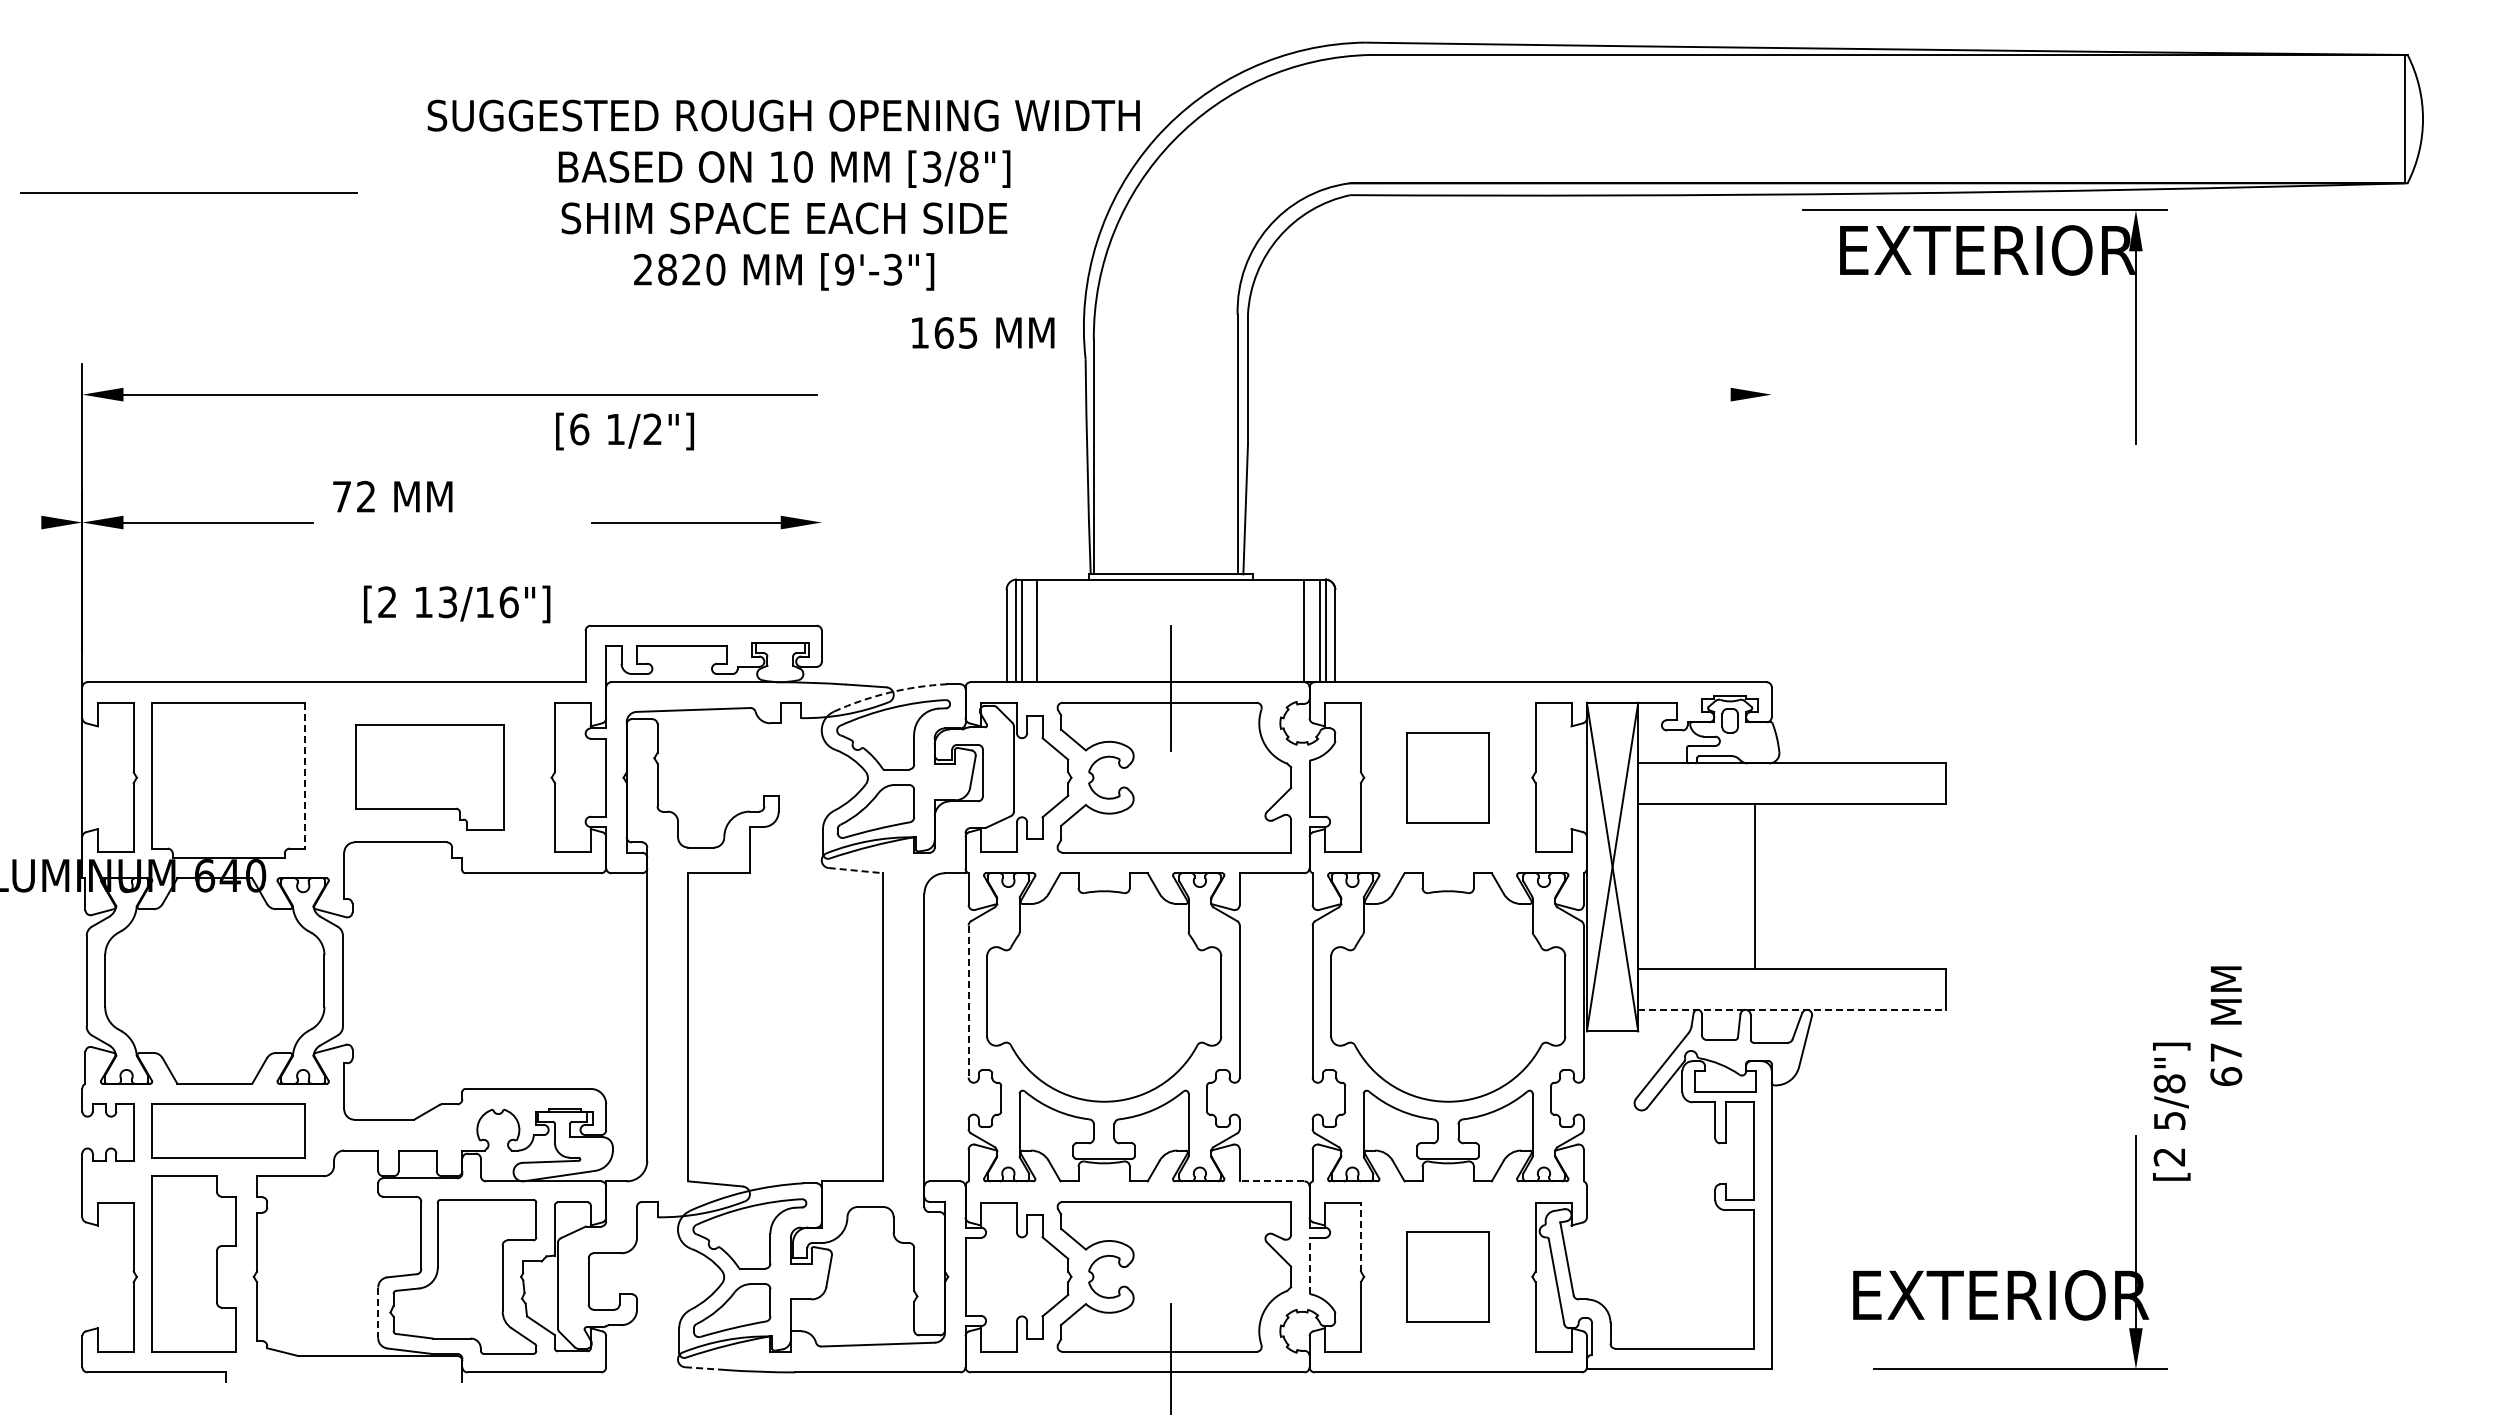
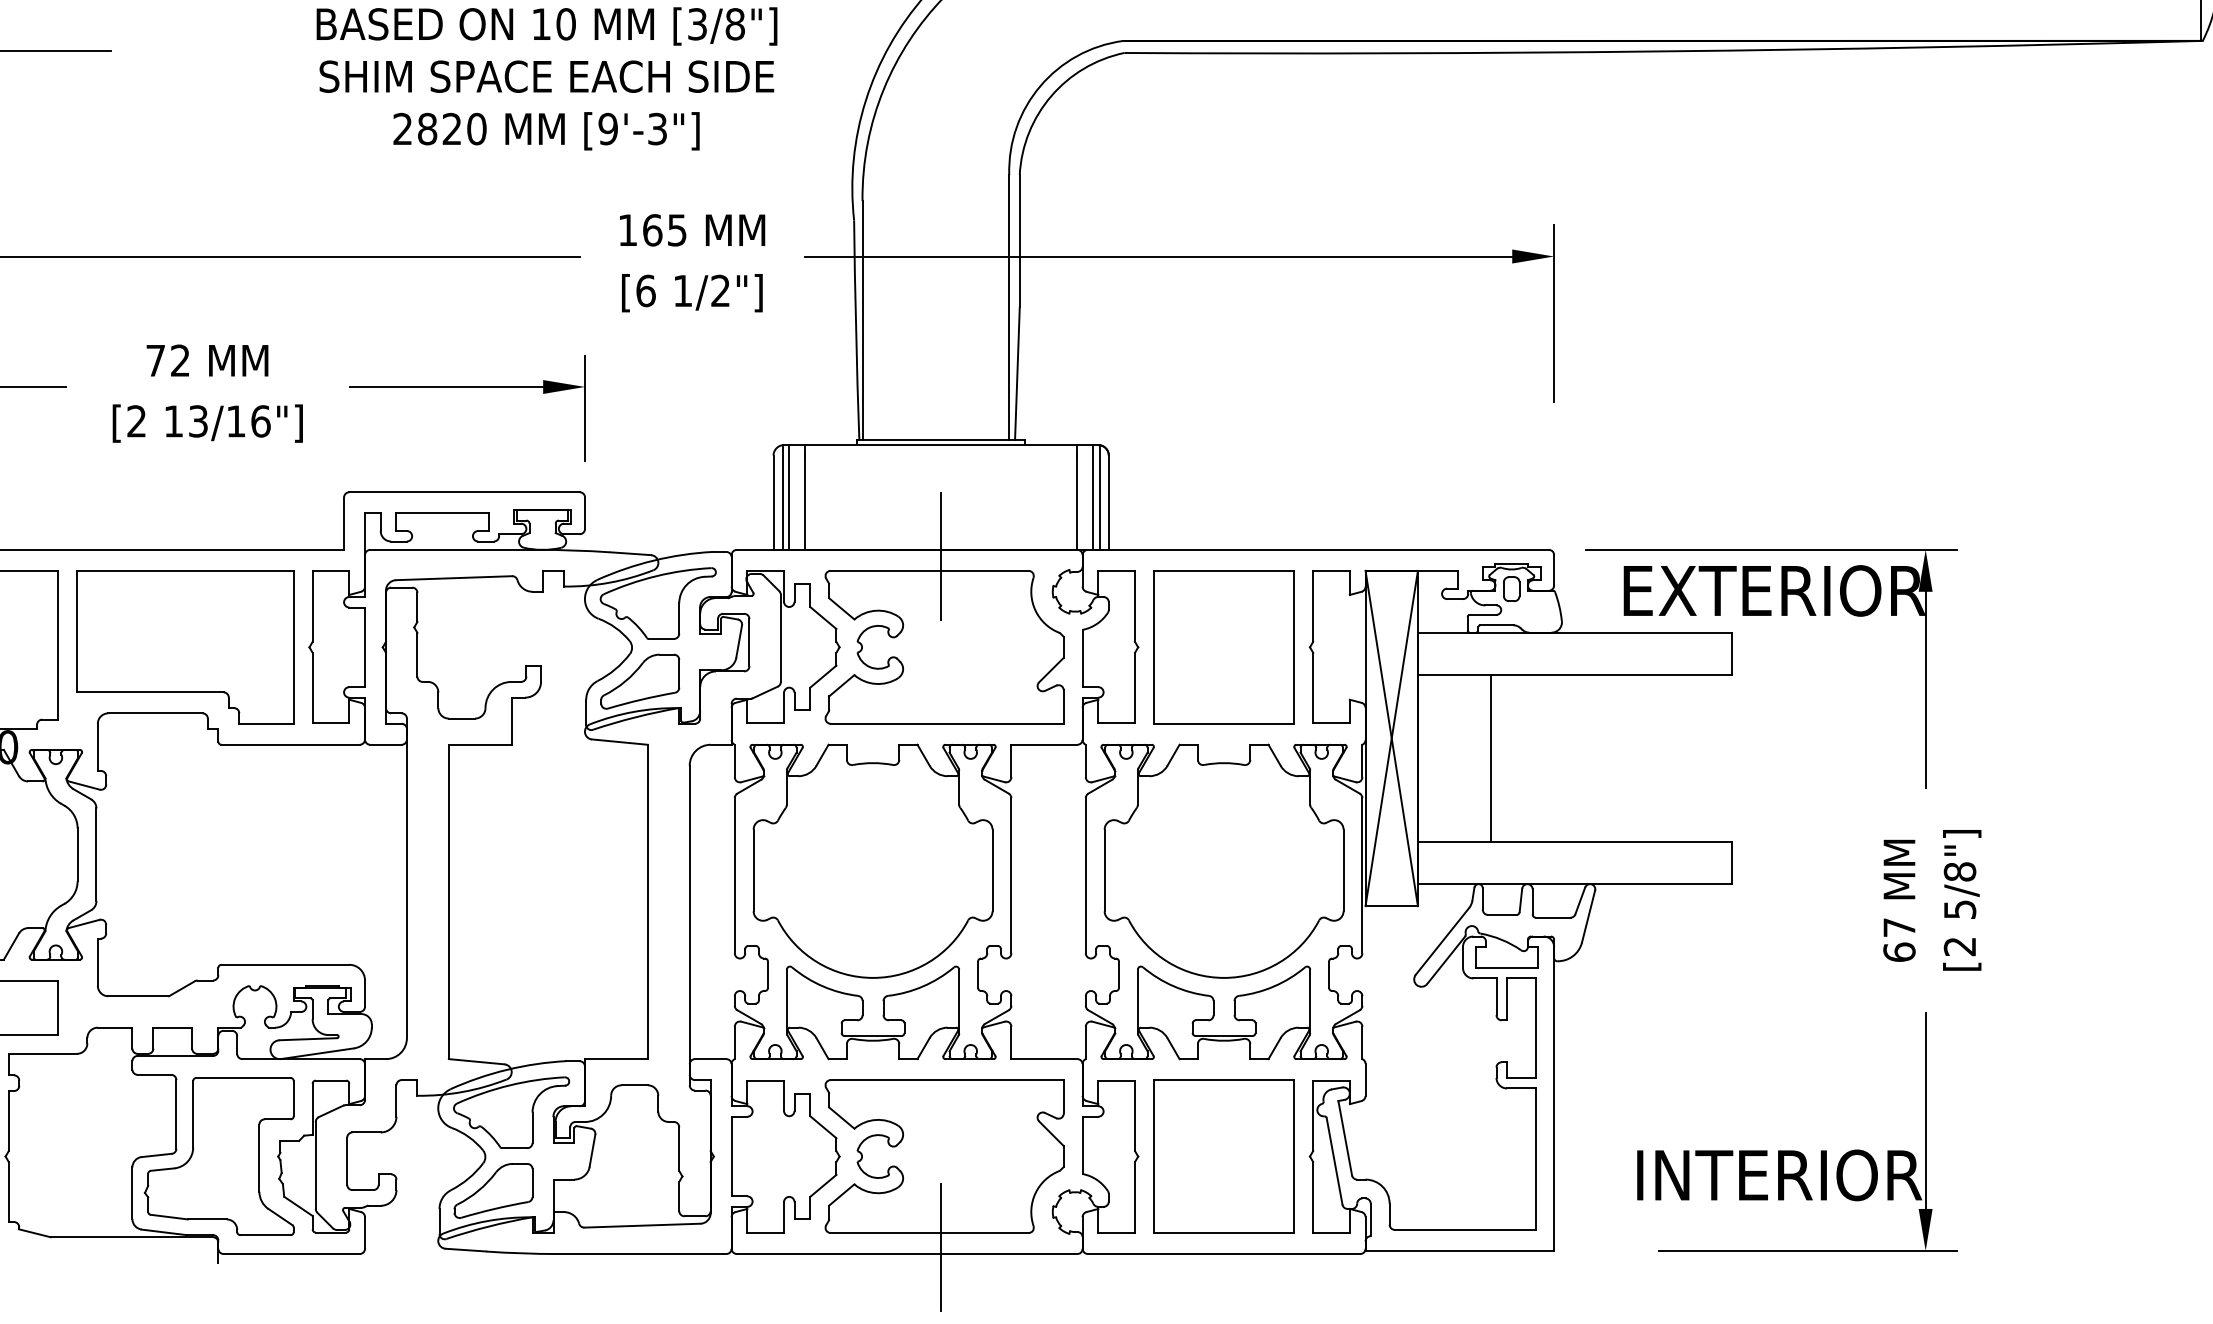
part: (1984, 274) -> (1771, 615), moved
text: (983, 332) -> (692, 229), moved
line: (1383, 394) -> (1158, 256), added
text: (624, 431) -> (691, 293), moved
line: (1771, 450) -> (1553, 313), added
text: (392, 496) -> (207, 360), moved
line: (821, 542) -> (584, 407), added
text: (457, 604) -> (208, 423), moved
arc: (889, 692) -> (654, 560), dashed -> solid
line: (305, 775) -> (58, 645), dashed -> solid
part: (429, 777) -> (184, 647), size x1.43
part: (1448, 777) -> (1224, 647), size x1.67
line: (856, 870) -> (620, 741), dashed -> solid
line: (1755, 886) -> (1491, 758), moved
line: (968, 1002) -> (734, 876), dashed -> solid
line: (1792, 1009) -> (1575, 883), dashed -> solid
text: (2226, 1026) -> (1899, 901), moved
text: (2171, 1111) -> (1961, 900), moved
line: (1271, 1181) -> (1043, 1059), dashed -> solid
line: (1360, 1236) -> (1134, 1115), dashed -> solid
line: (1309, 1265) -> (1082, 1144), dashed -> solid
part: (1448, 1276) -> (1224, 1156), size x1.67
text: (2004, 1295) -> (1791, 1175), EXTERIOR -> INTERIOR
line: (378, 1313) -> (132, 1193), dashed -> solid
line: (705, 1368) -> (466, 1250), dashed -> solid

